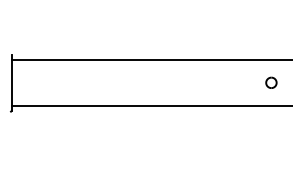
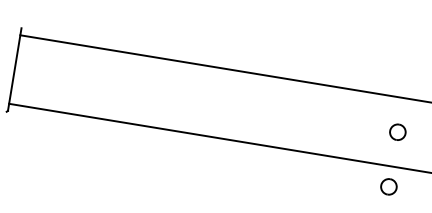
part: (271, 119) -> (389, 186), added

